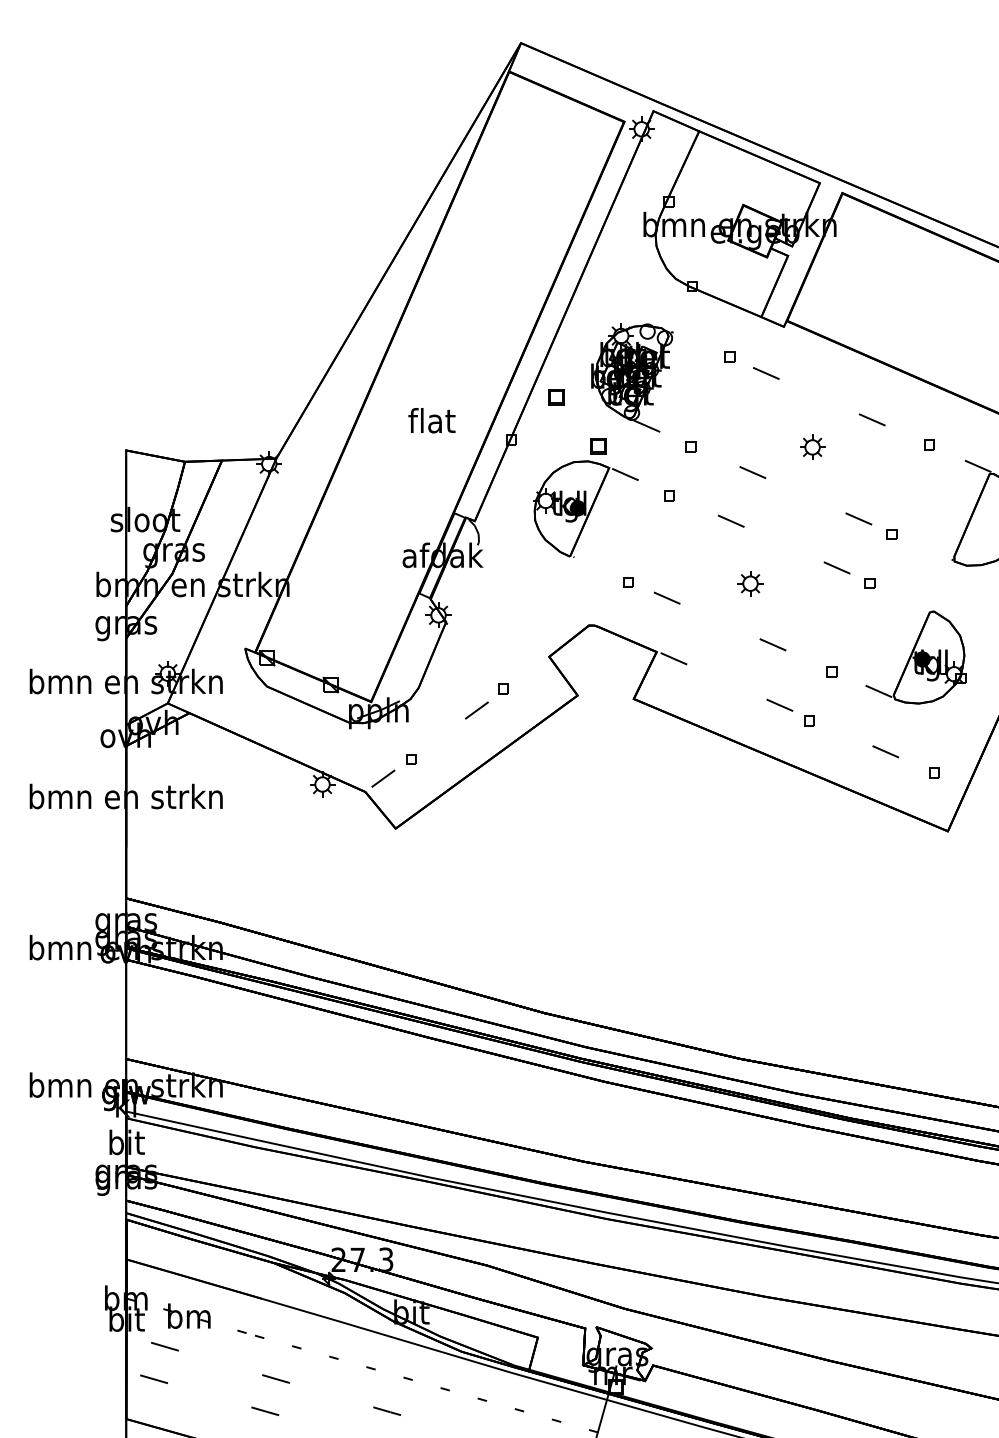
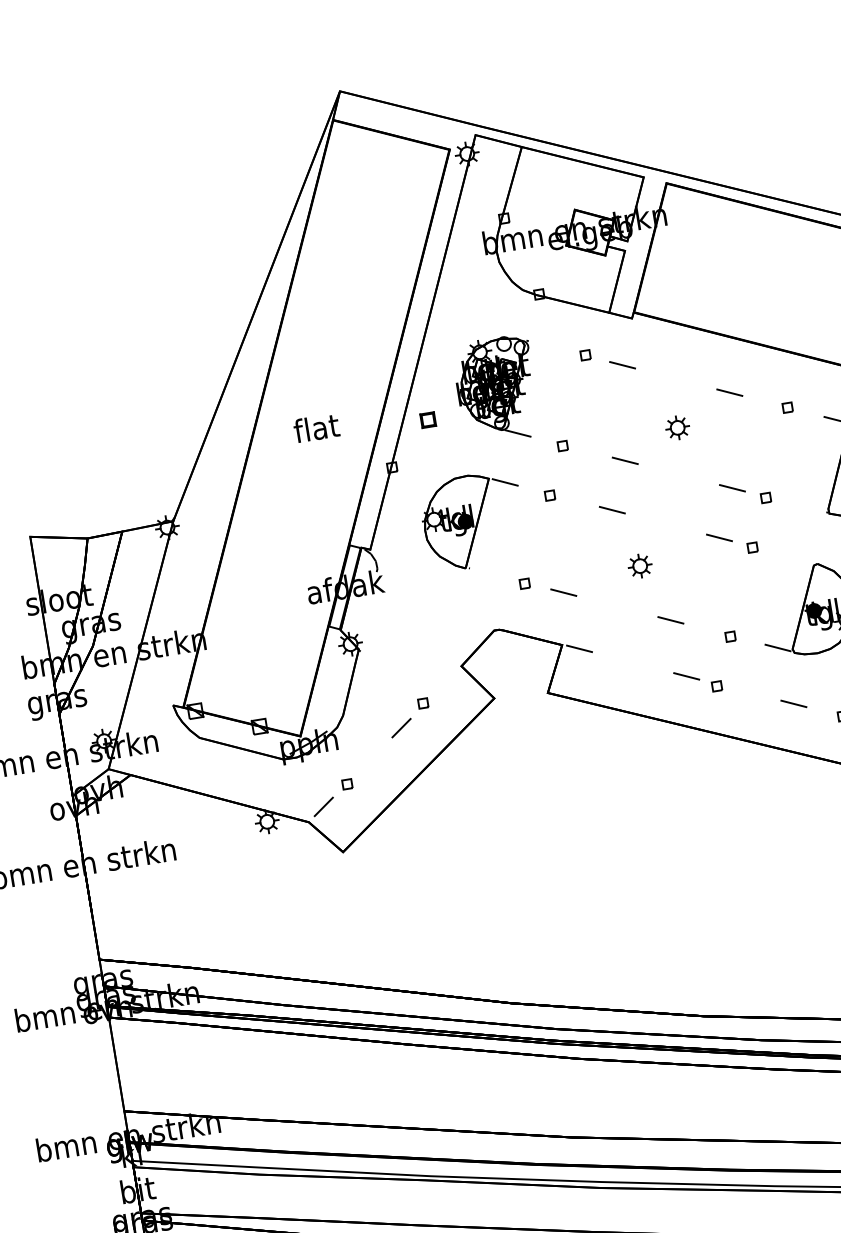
text: (431, 420) -> (316, 428), moved
part: (598, 446) -> (475, 460), removed

